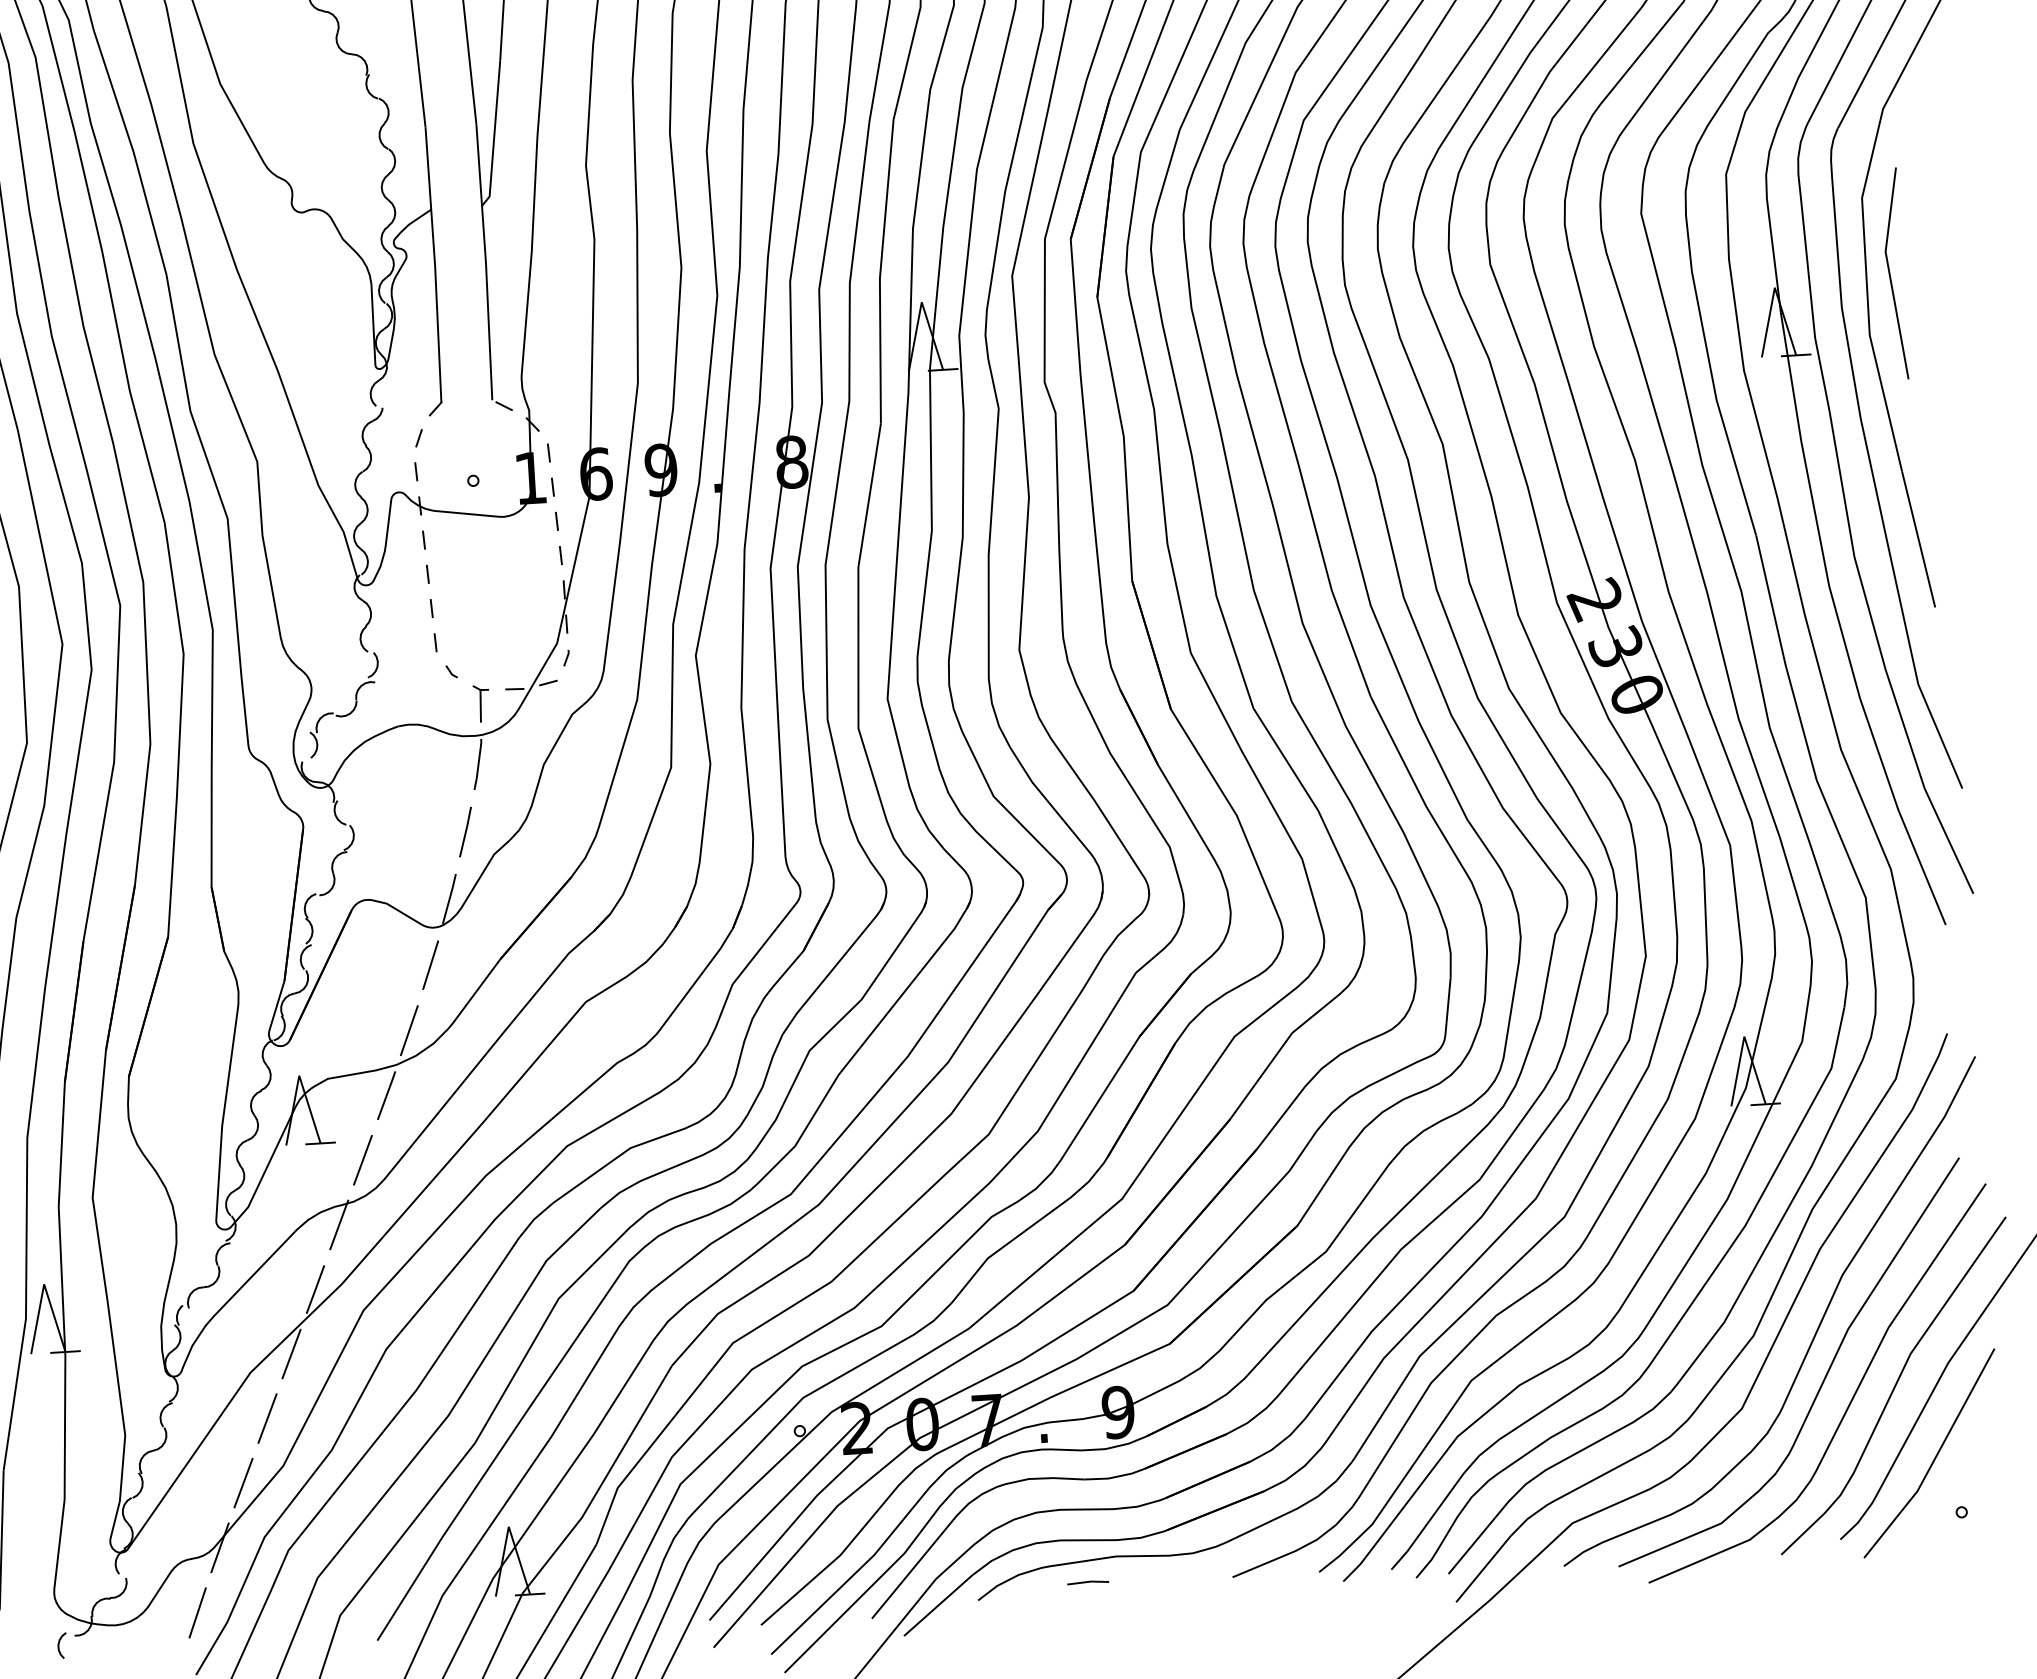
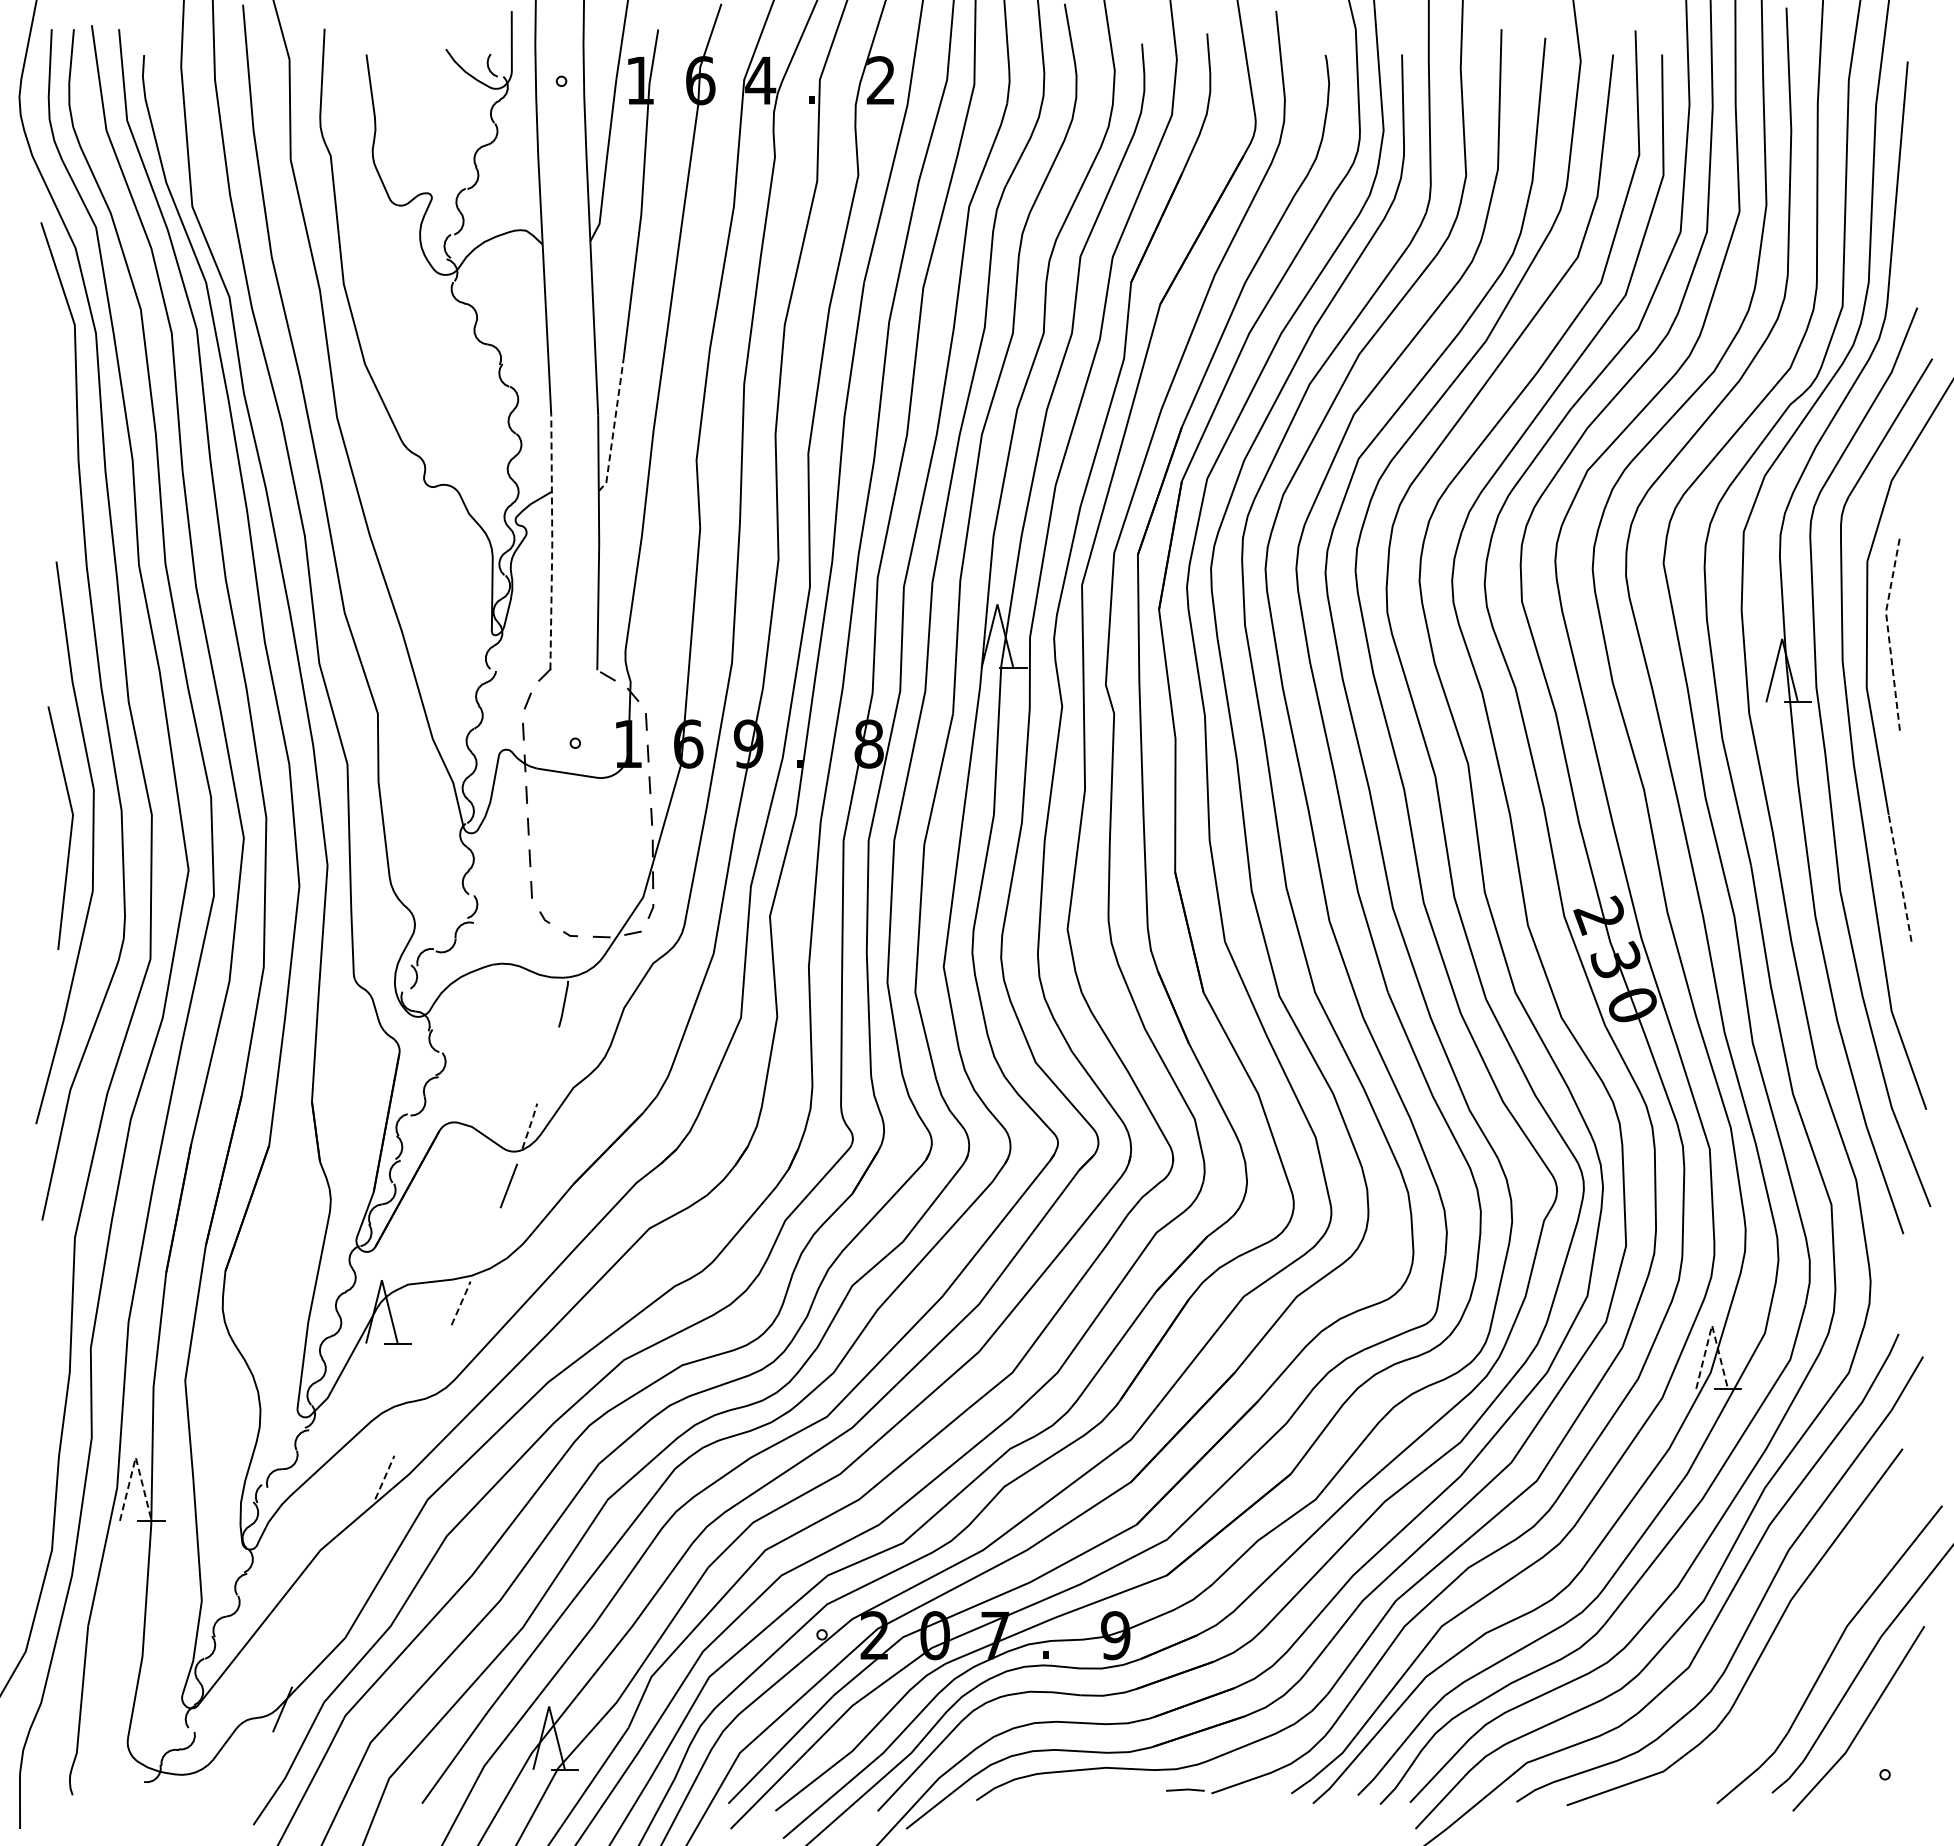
line: (494, 134) -> (614, 426), solid -> dashed
line: (435, 265) -> (552, 543), solid -> dashed
line: (1889, 272) -> (1888, 631), solid -> dashed
line: (1918, 538) -> (1900, 877), solid -> dashed
line: (480, 705) -> (569, 950), removed
line: (465, 831) -> (548, 1065), removed
line: (450, 898) -> (530, 1125), solid -> dashed
line: (409, 1030) -> (485, 1244), removed
line: (1744, 1036) -> (1712, 1325), solid -> dashed
line: (386, 1094) -> (461, 1302), solid -> dashed
line: (362, 1160) -> (435, 1361), removed
line: (338, 1224) -> (409, 1419), removed
line: (43, 1284) -> (135, 1457), solid -> dashed
line: (315, 1289) -> (384, 1477), solid -> dashed
line: (290, 1354) -> (358, 1535), removed
curve: (1849, 1401) -> (1788, 1666), removed
line: (267, 1418) -> (333, 1593), removed
line: (243, 1483) -> (307, 1651), removed
line: (1088, 1581) -> (1185, 1789), moved
line: (197, 1613) -> (258, 1768), removed
curve: (59, 1645) -> (129, 1790), removed

